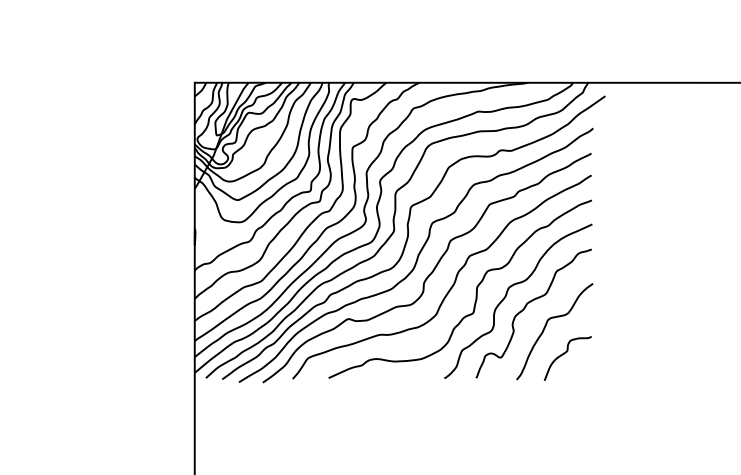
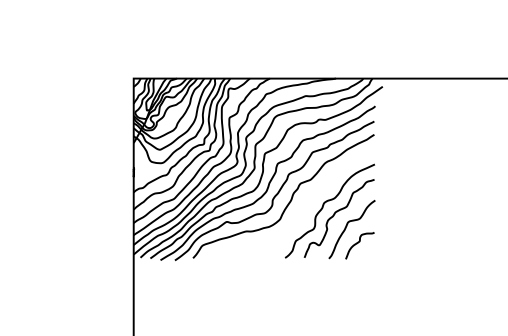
curve: (474, 292) -> (303, 205), removed

